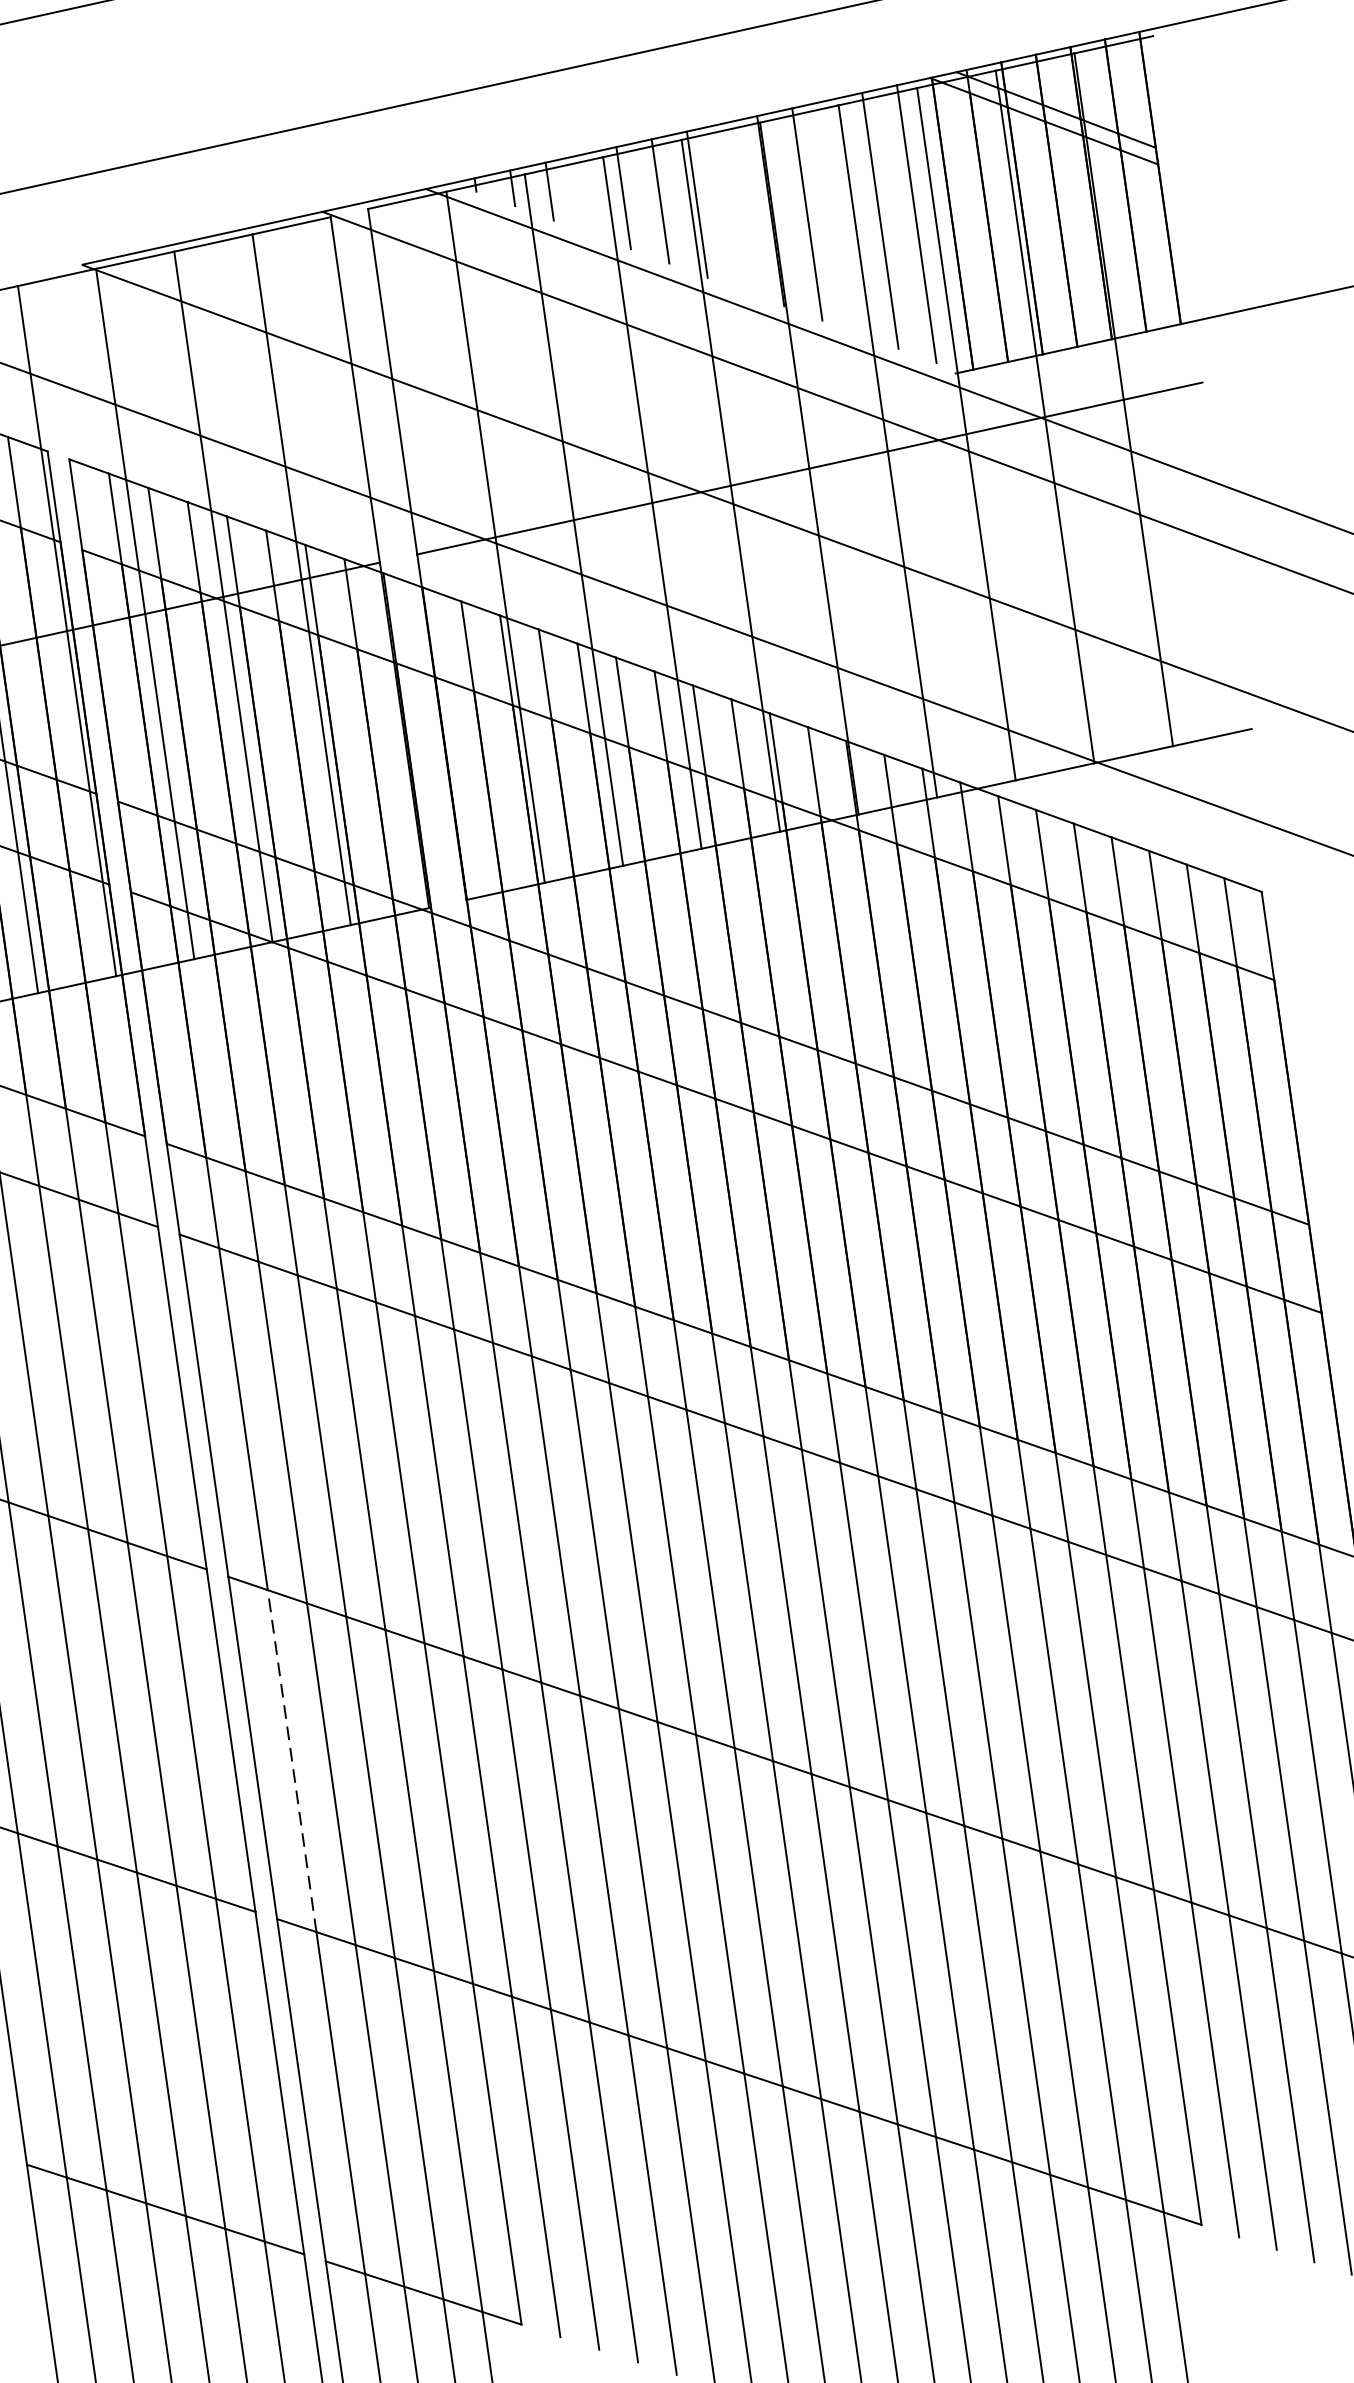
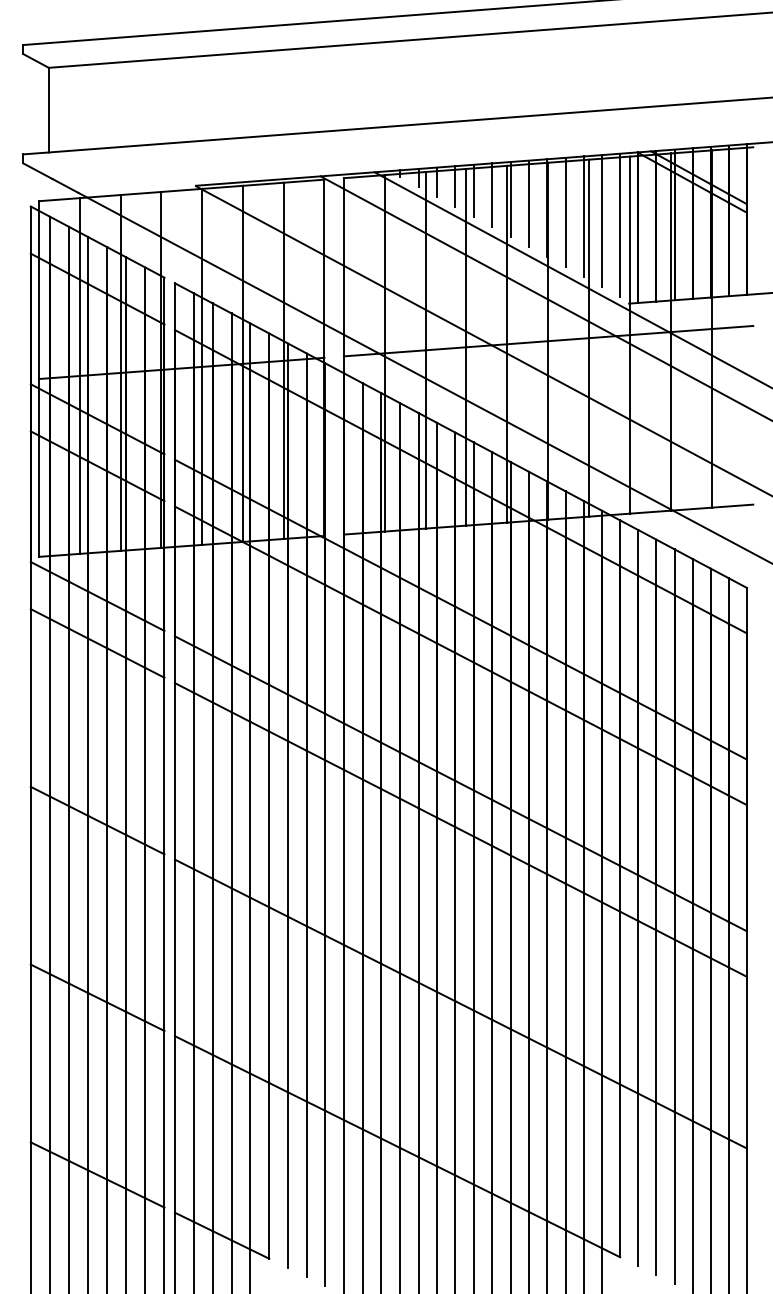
line: (586, 194) -> (455, 186), added
line: (734, 206) -> (529, 203), added
line: (843, 217) -> (583, 216), added
line: (291, 1759) -> (193, 956), dashed -> solid

